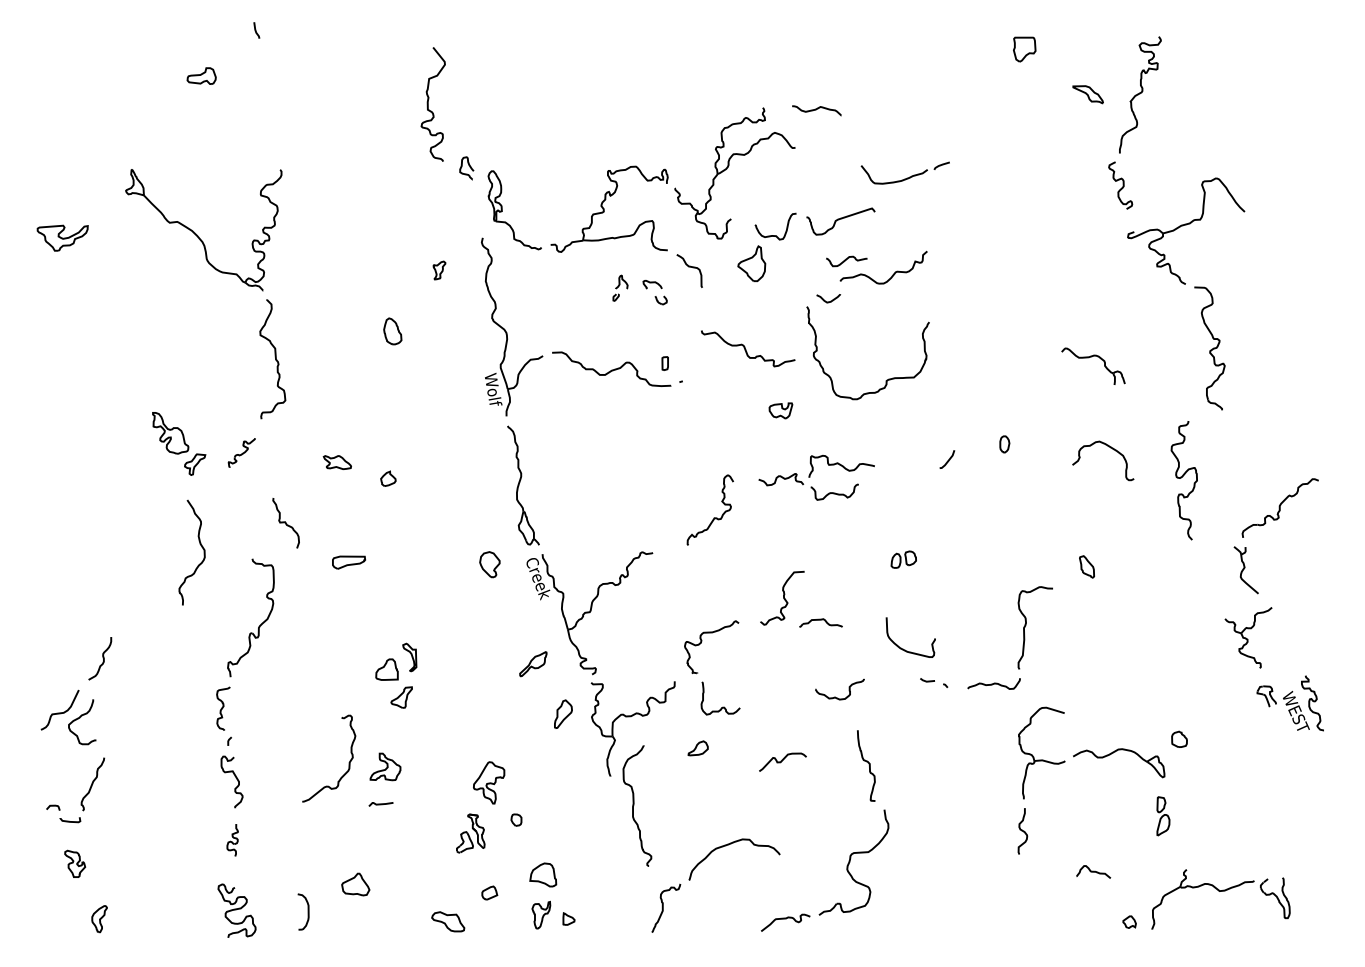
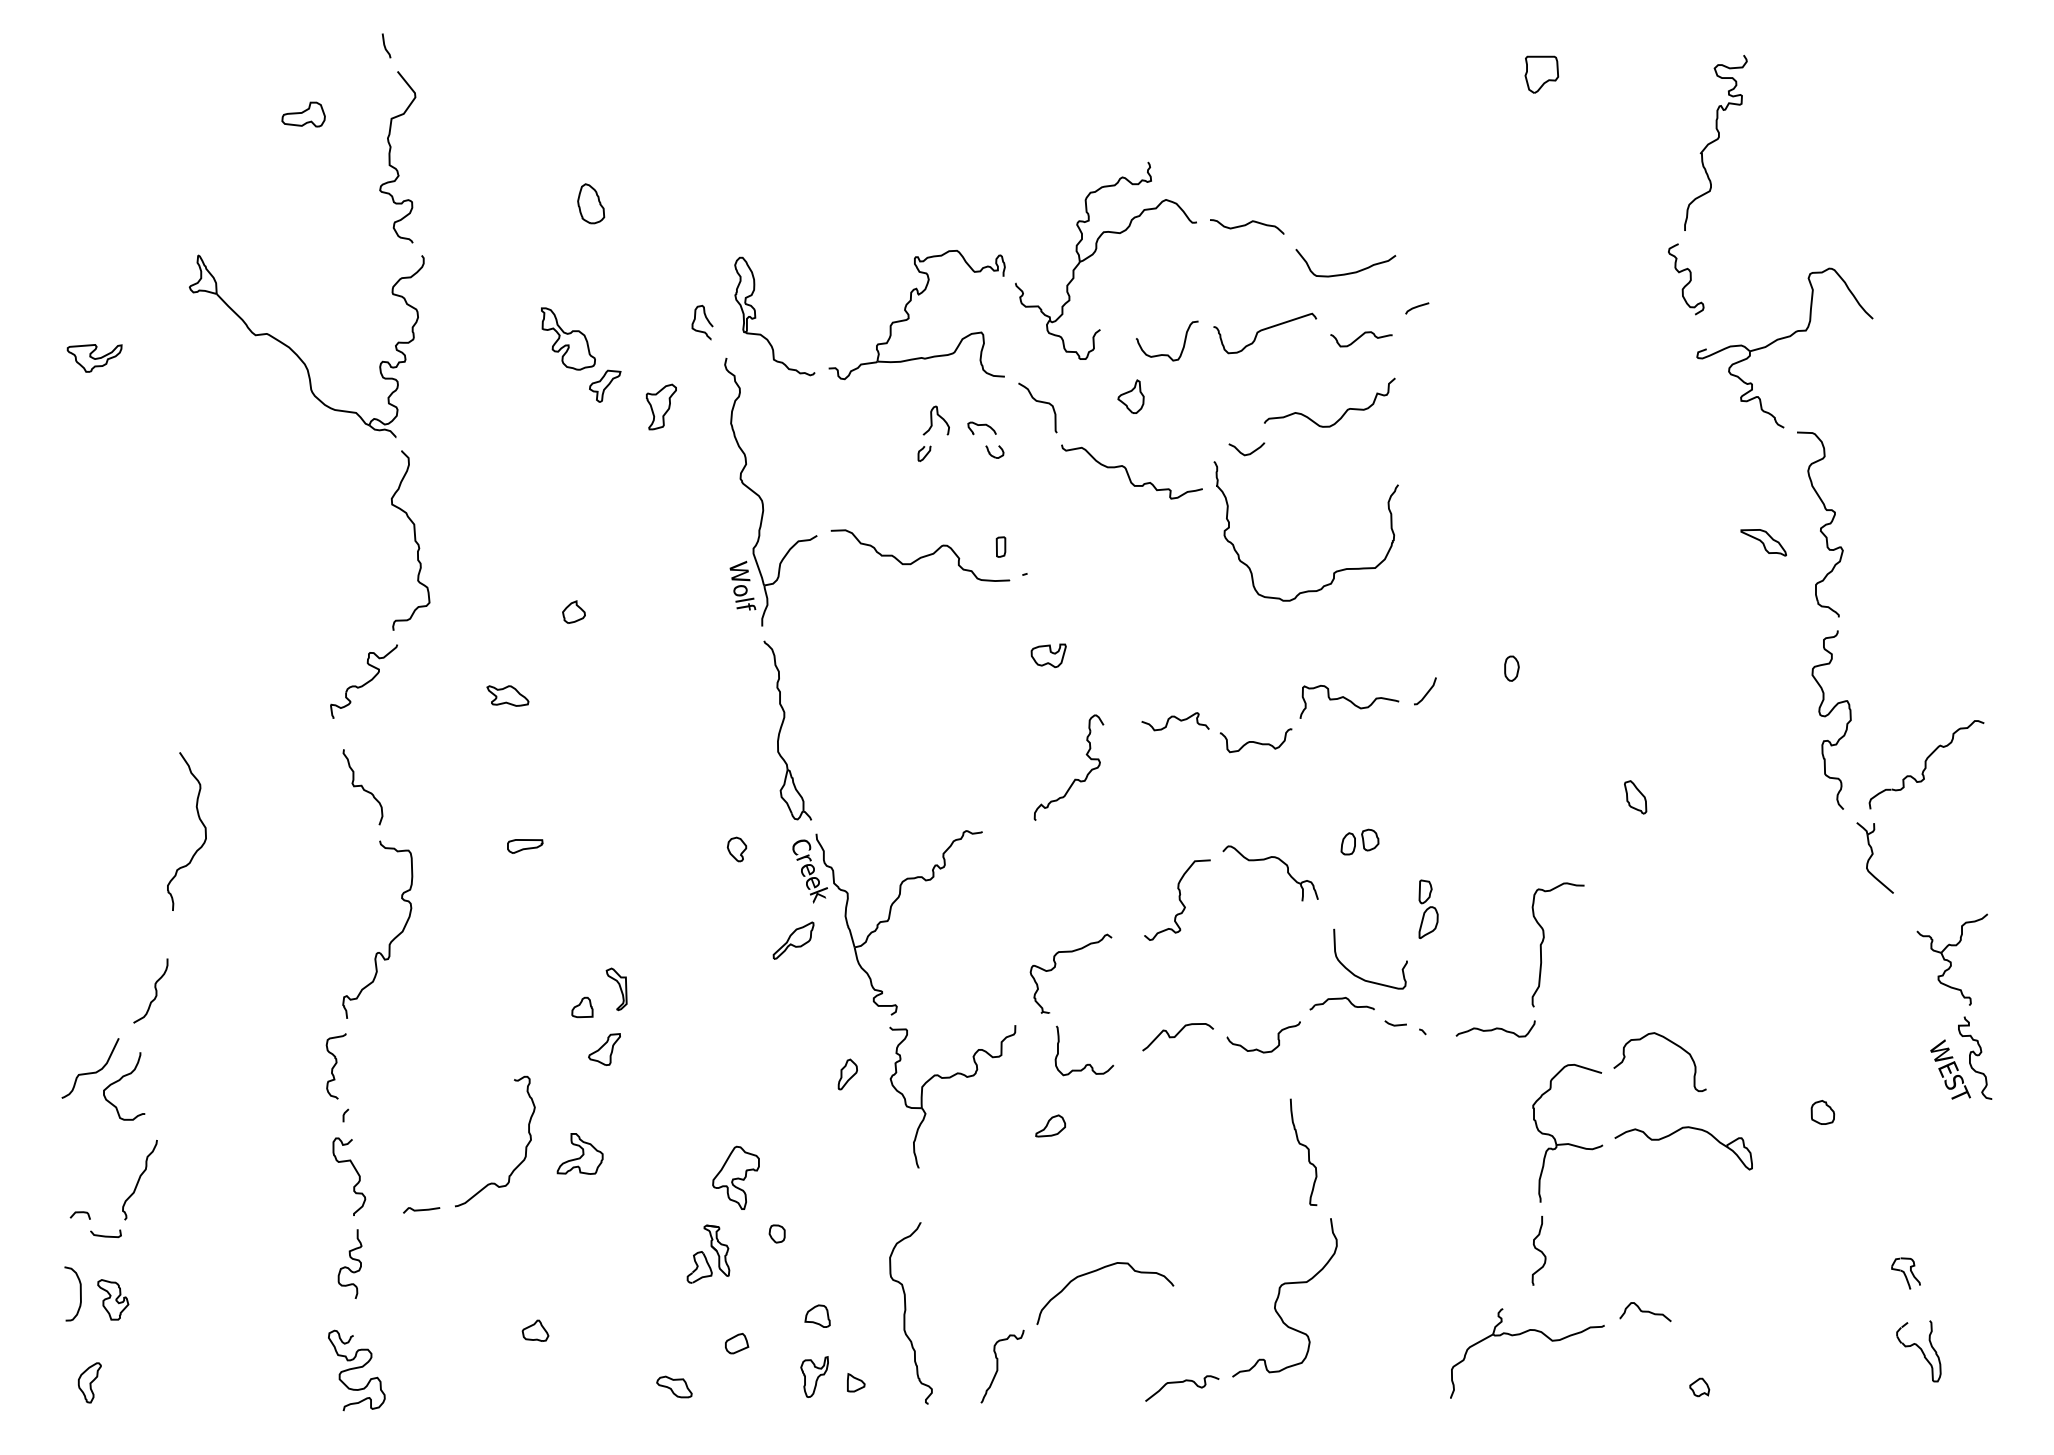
part: (1087, 94) -> (1762, 542), moved
part: (432, 104) -> (396, 157), moved
curve: (816, 110) -> (1246, 226), moved
line: (941, 165) -> (1416, 307), moved
curve: (469, 167) -> (706, 321), moved
part: (62, 237) -> (94, 357), size x0.71
curve: (846, 260) -> (1360, 337), moved
part: (751, 263) -> (1130, 396), size x0.62
part: (439, 270) -> (661, 407), size x1.67
part: (620, 288) -> (933, 434), size x1.43
part: (392, 331) -> (590, 203), moved
curve: (746, 349) -> (1129, 473), moved
part: (1091, 357) -> (1267, 859), moved
part: (780, 410) -> (1048, 655), moved
part: (179, 443) -> (581, 354), moved
curve: (1110, 448) -> (1670, 1043), moved
part: (241, 452) -> (363, 680), size x1.67
curve: (841, 466) -> (1348, 701), moved
part: (388, 478) -> (574, 611), moved
curve: (1181, 478) -> (1827, 716), moved
curve: (285, 523) -> (362, 787), moved
curve: (201, 547) -> (201, 823), moved
part: (348, 562) -> (524, 846), size x0.71
part: (489, 564) -> (736, 849), size x0.62
part: (1086, 566) -> (1634, 796), moved
part: (820, 622) -> (1341, 1002), moved
part: (1248, 637) -> (1952, 959), moved
part: (533, 664) -> (793, 941), moved
part: (386, 669) -> (581, 1007), size x0.62
part: (1266, 696) -> (1905, 1273), moved
part: (563, 713) -> (847, 1073), size x0.71
part: (1179, 738) -> (1822, 1111), moved
curve: (782, 761) -> (1177, 1035), moved
curve: (380, 804) -> (420, 1210), moved
curve: (634, 805) -> (906, 1312), moved
part: (1163, 816) -> (1428, 909), moved
part: (232, 840) -> (349, 1264), size x1.43
part: (543, 874) -> (817, 1315), size x0.62
part: (355, 884) -> (535, 1330), size x0.62
part: (1199, 887) -> (1521, 1335), moved
curve: (307, 911) -> (79, 1293), moved
part: (99, 919) -> (89, 1383), moved
part: (447, 921) -> (673, 1386), size x0.71

